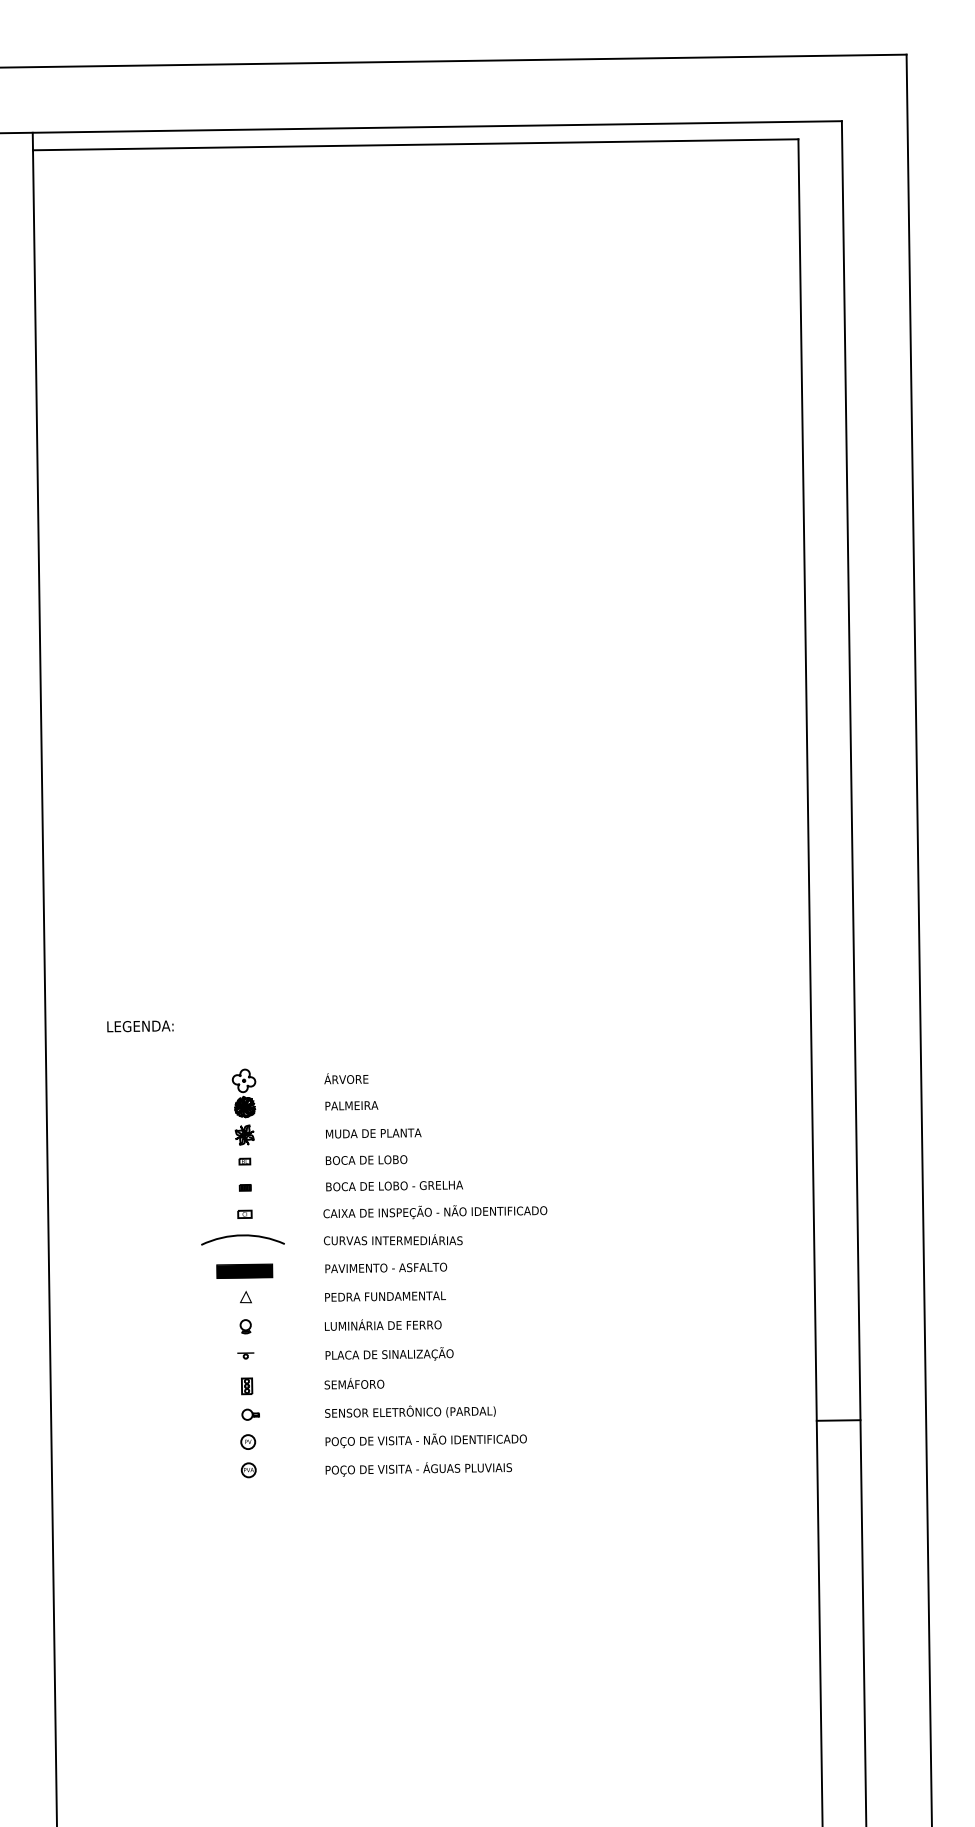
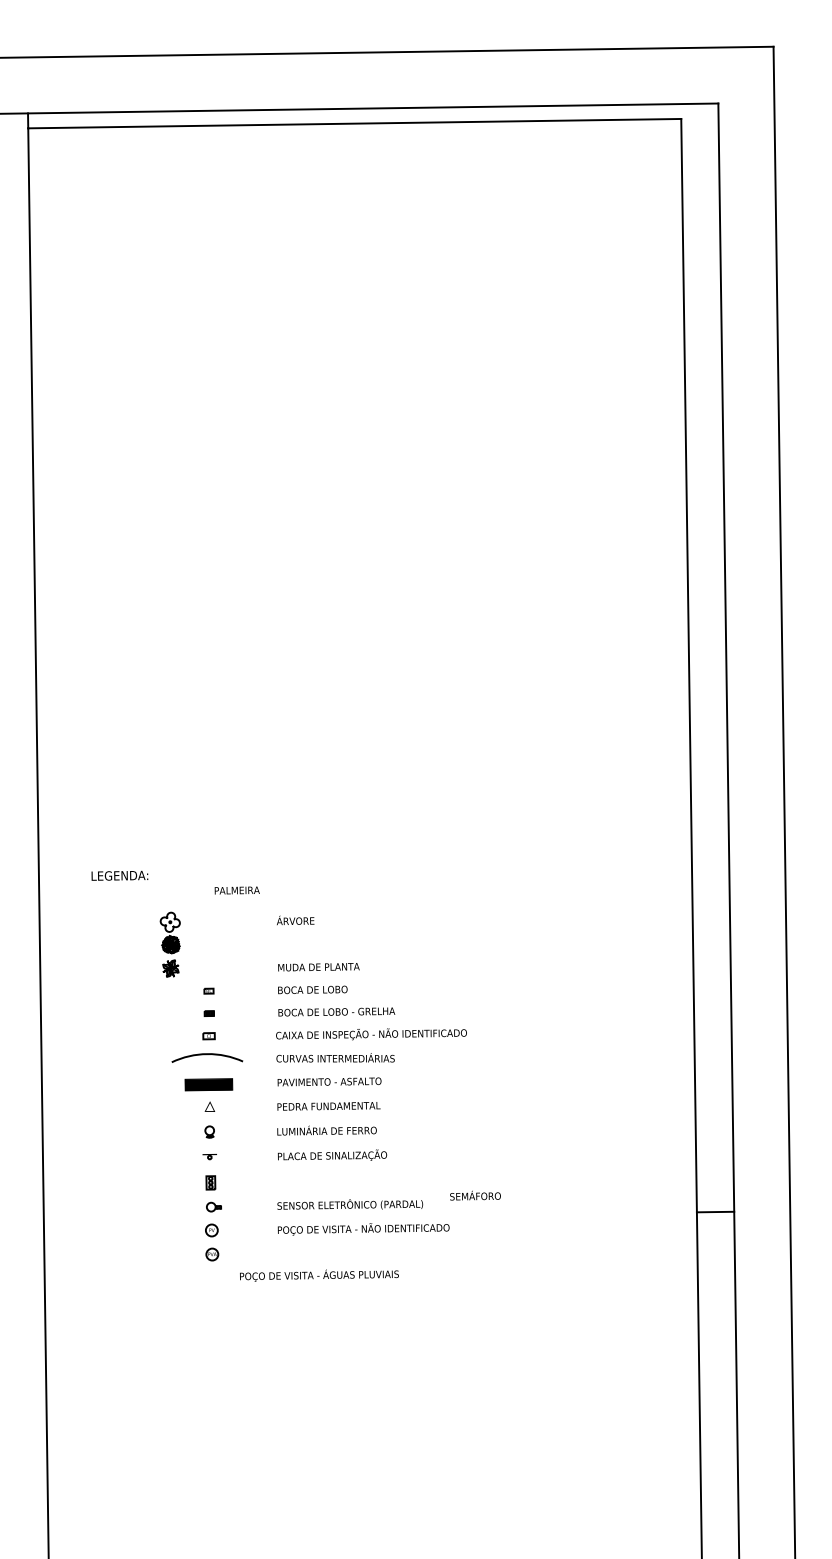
text: (350, 1105) -> (236, 890), moved
part: (243, 1106) -> (169, 944), moved
text: (354, 1383) -> (475, 1195), moved
text: (418, 1469) -> (319, 1275), moved

